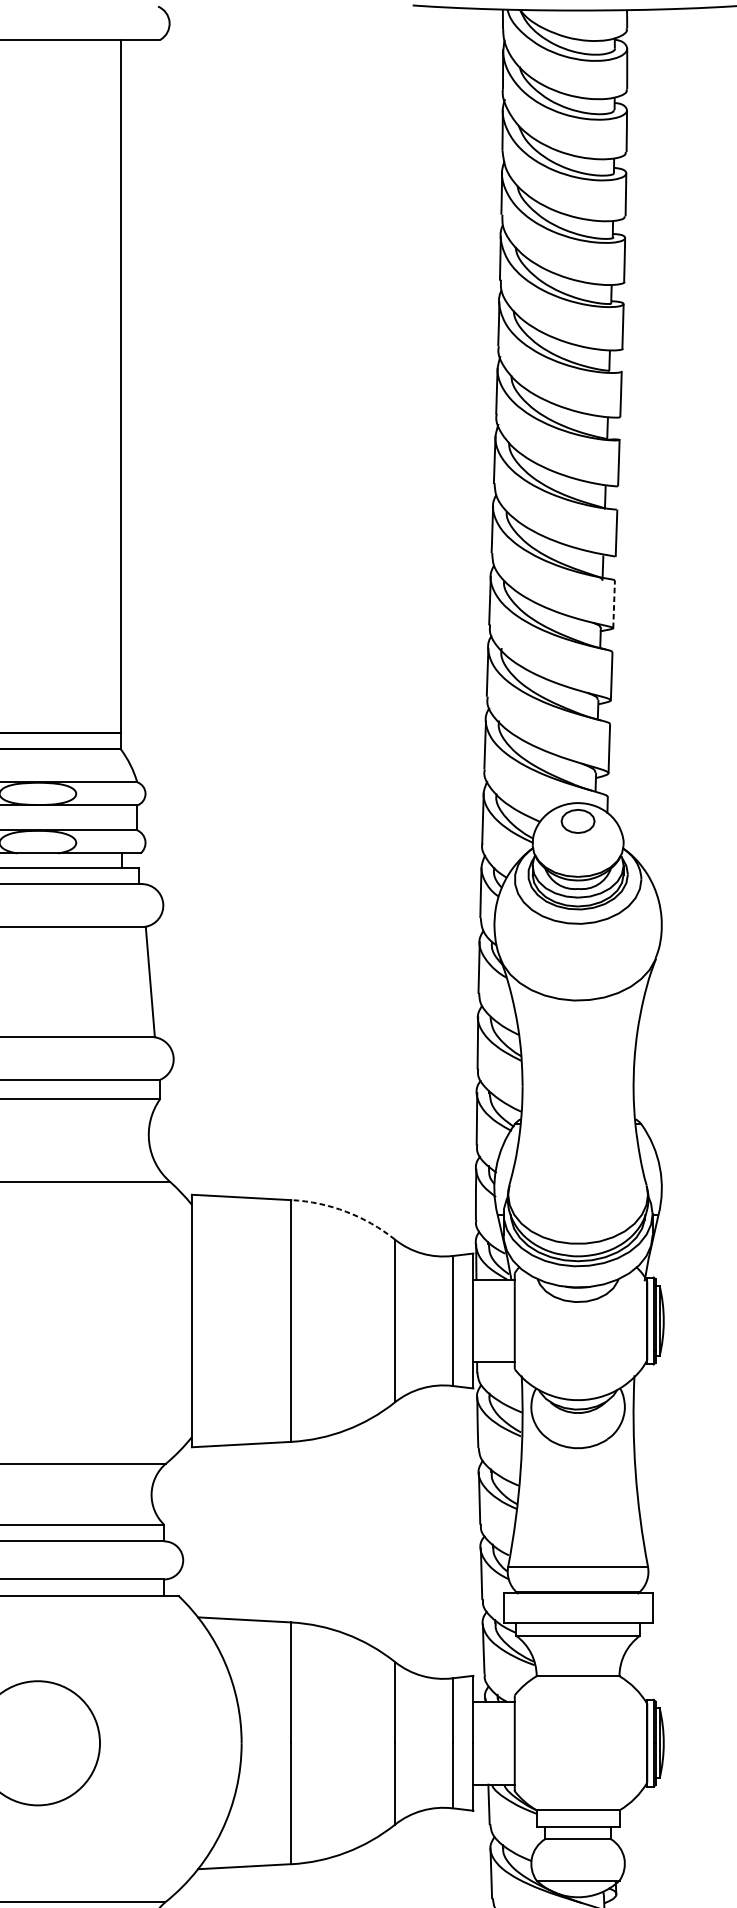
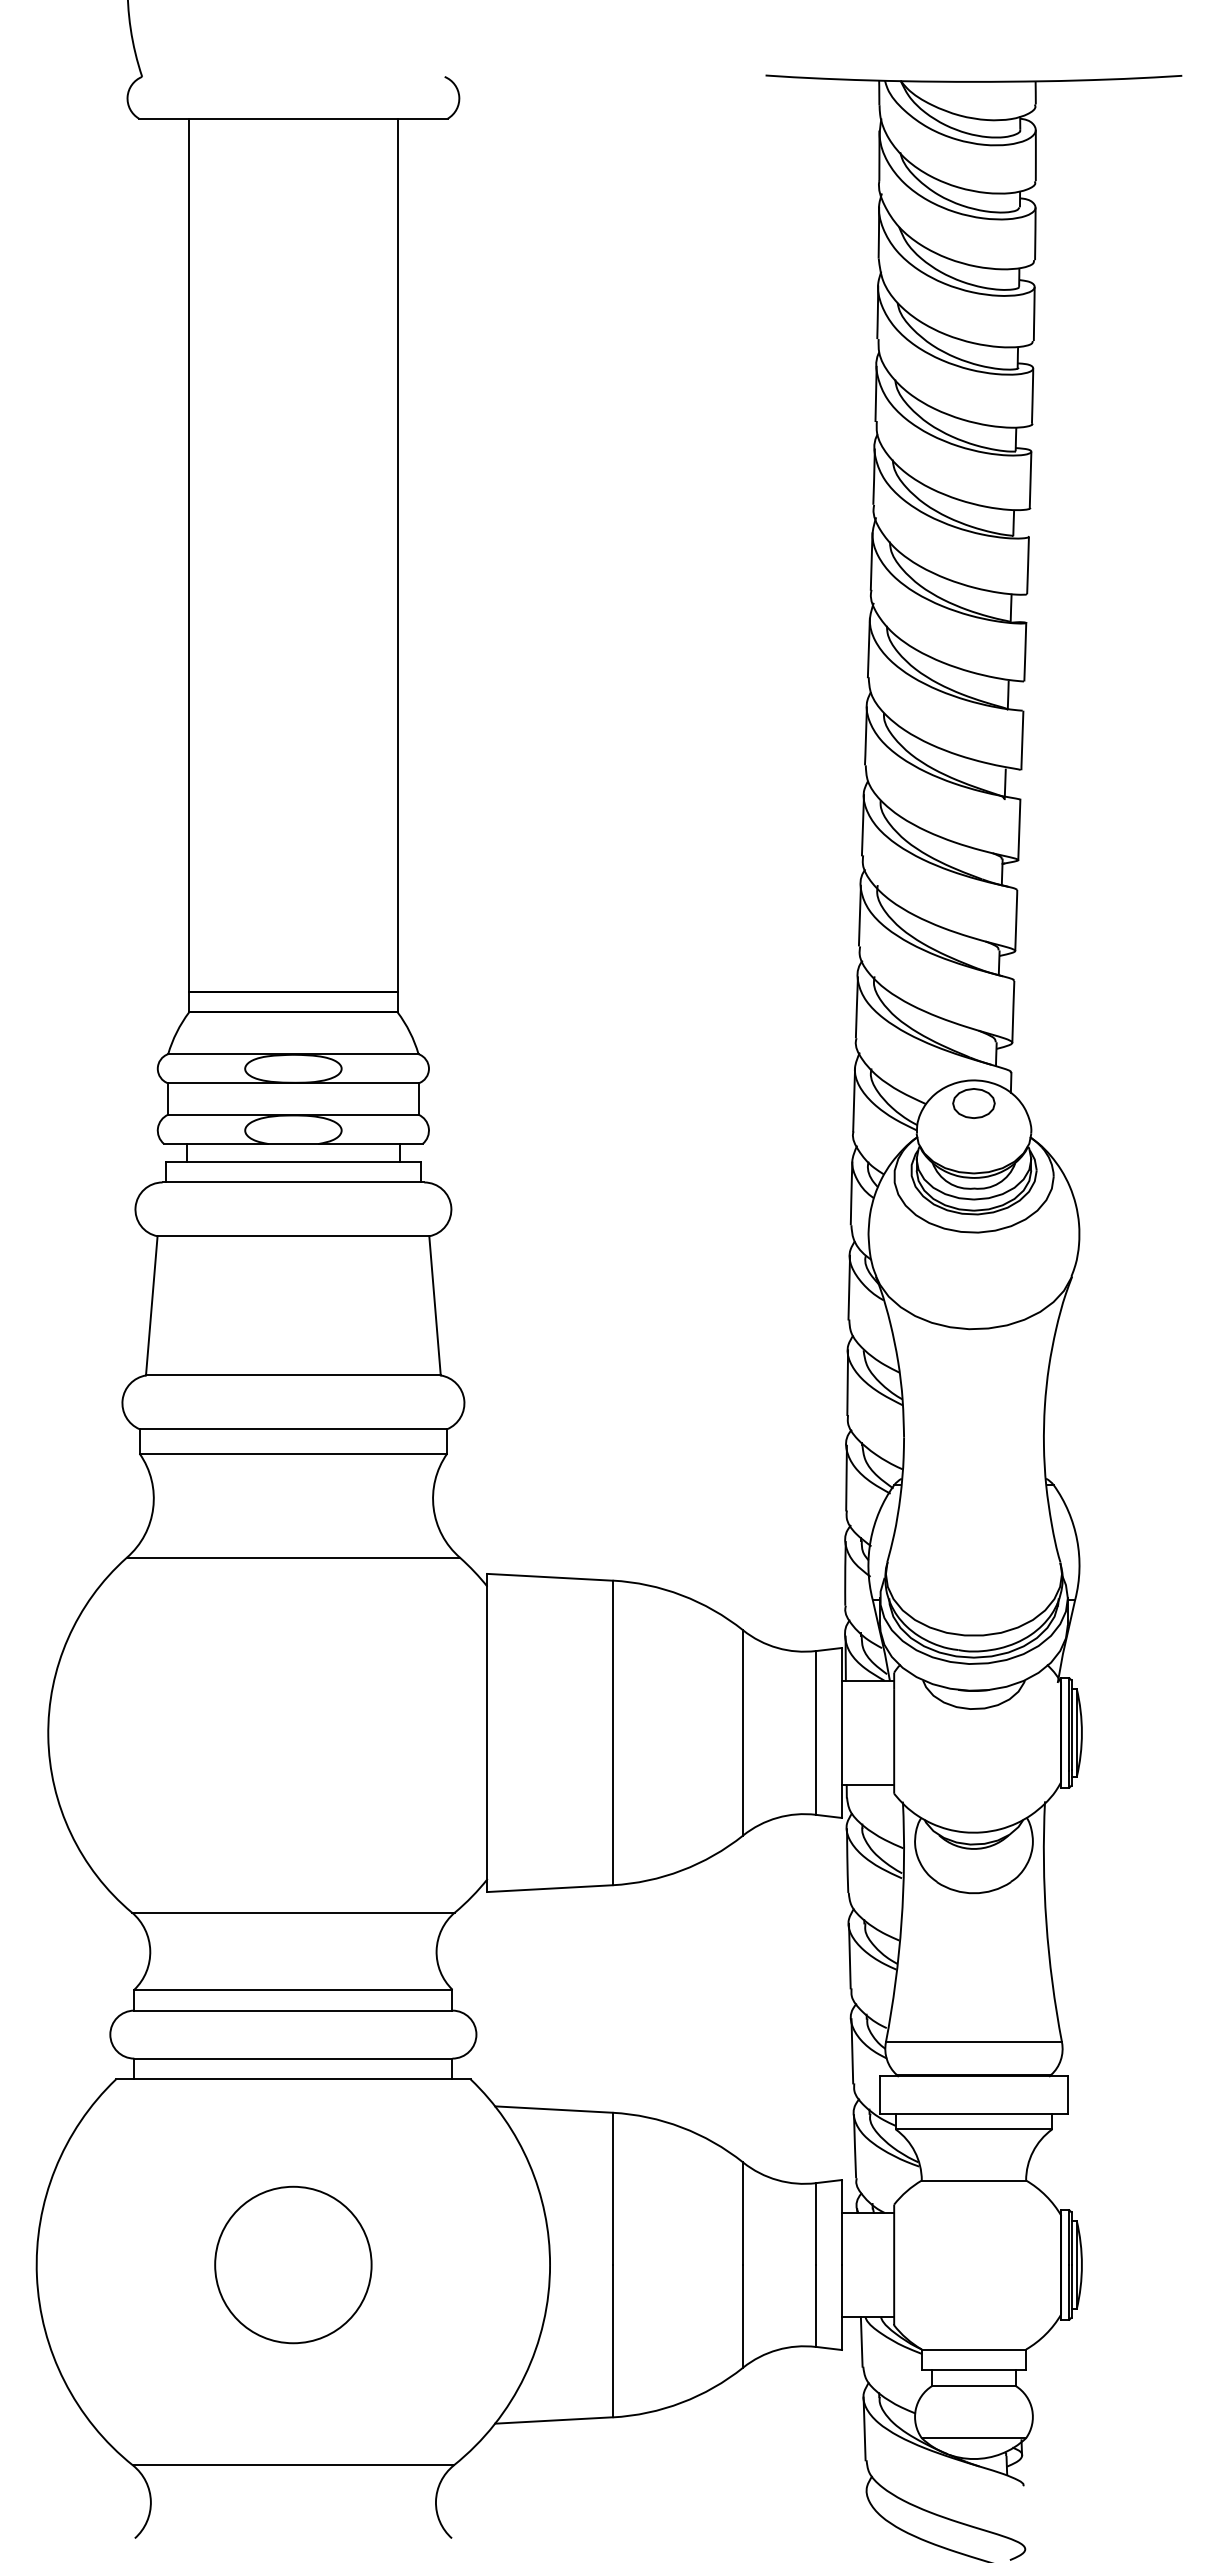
line: (614, 603) -> (1019, 829), dashed -> solid
arc: (345, 1211) -> (681, 1595), dashed -> solid

